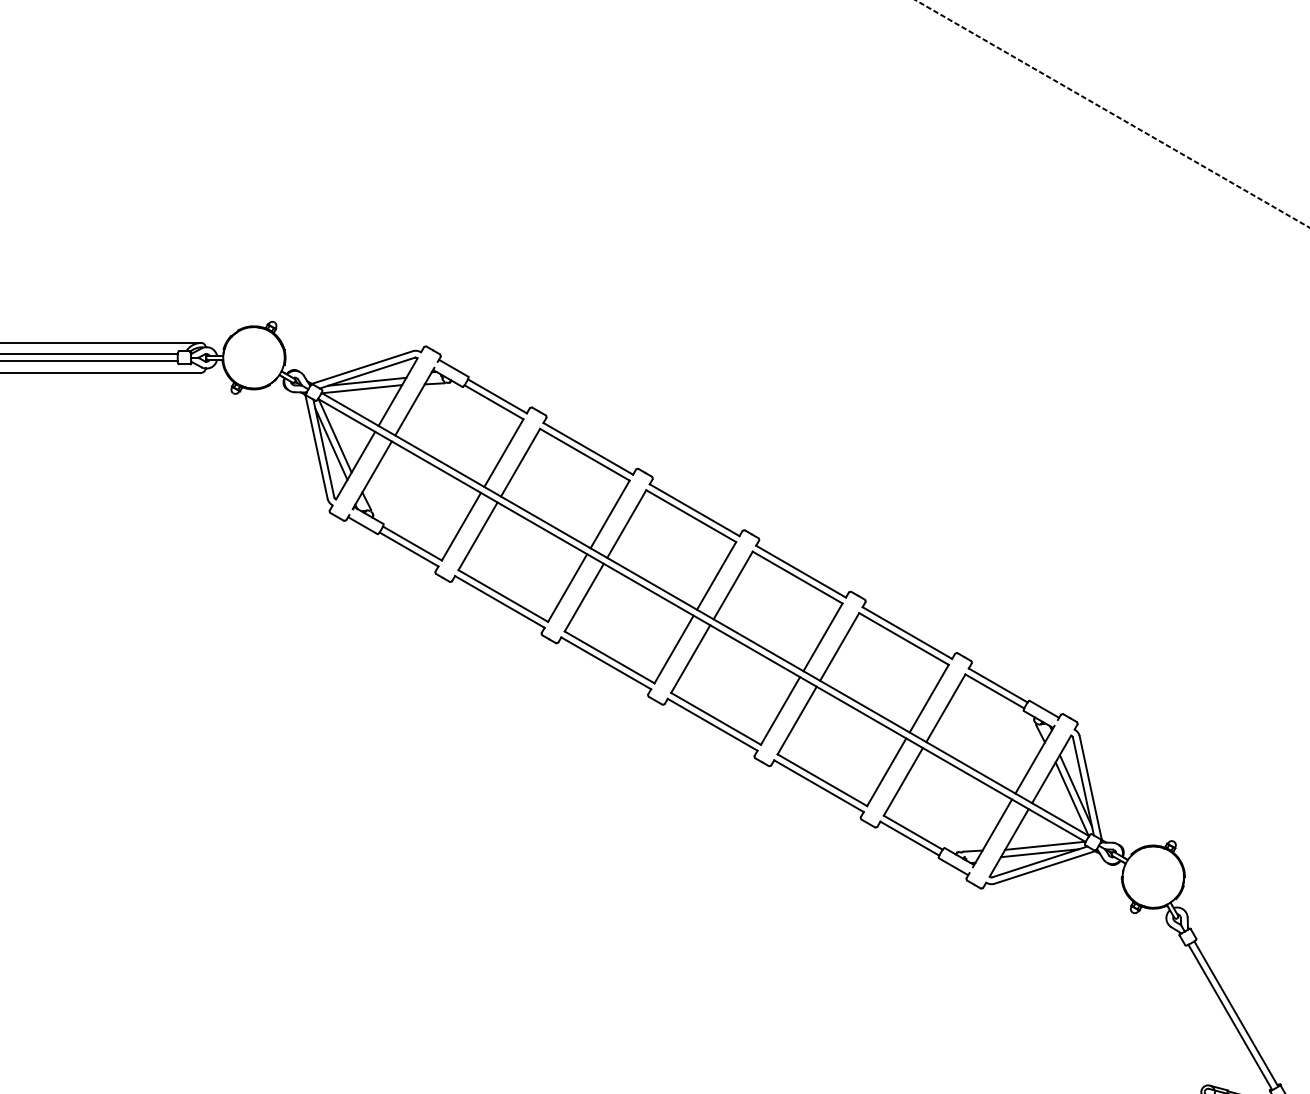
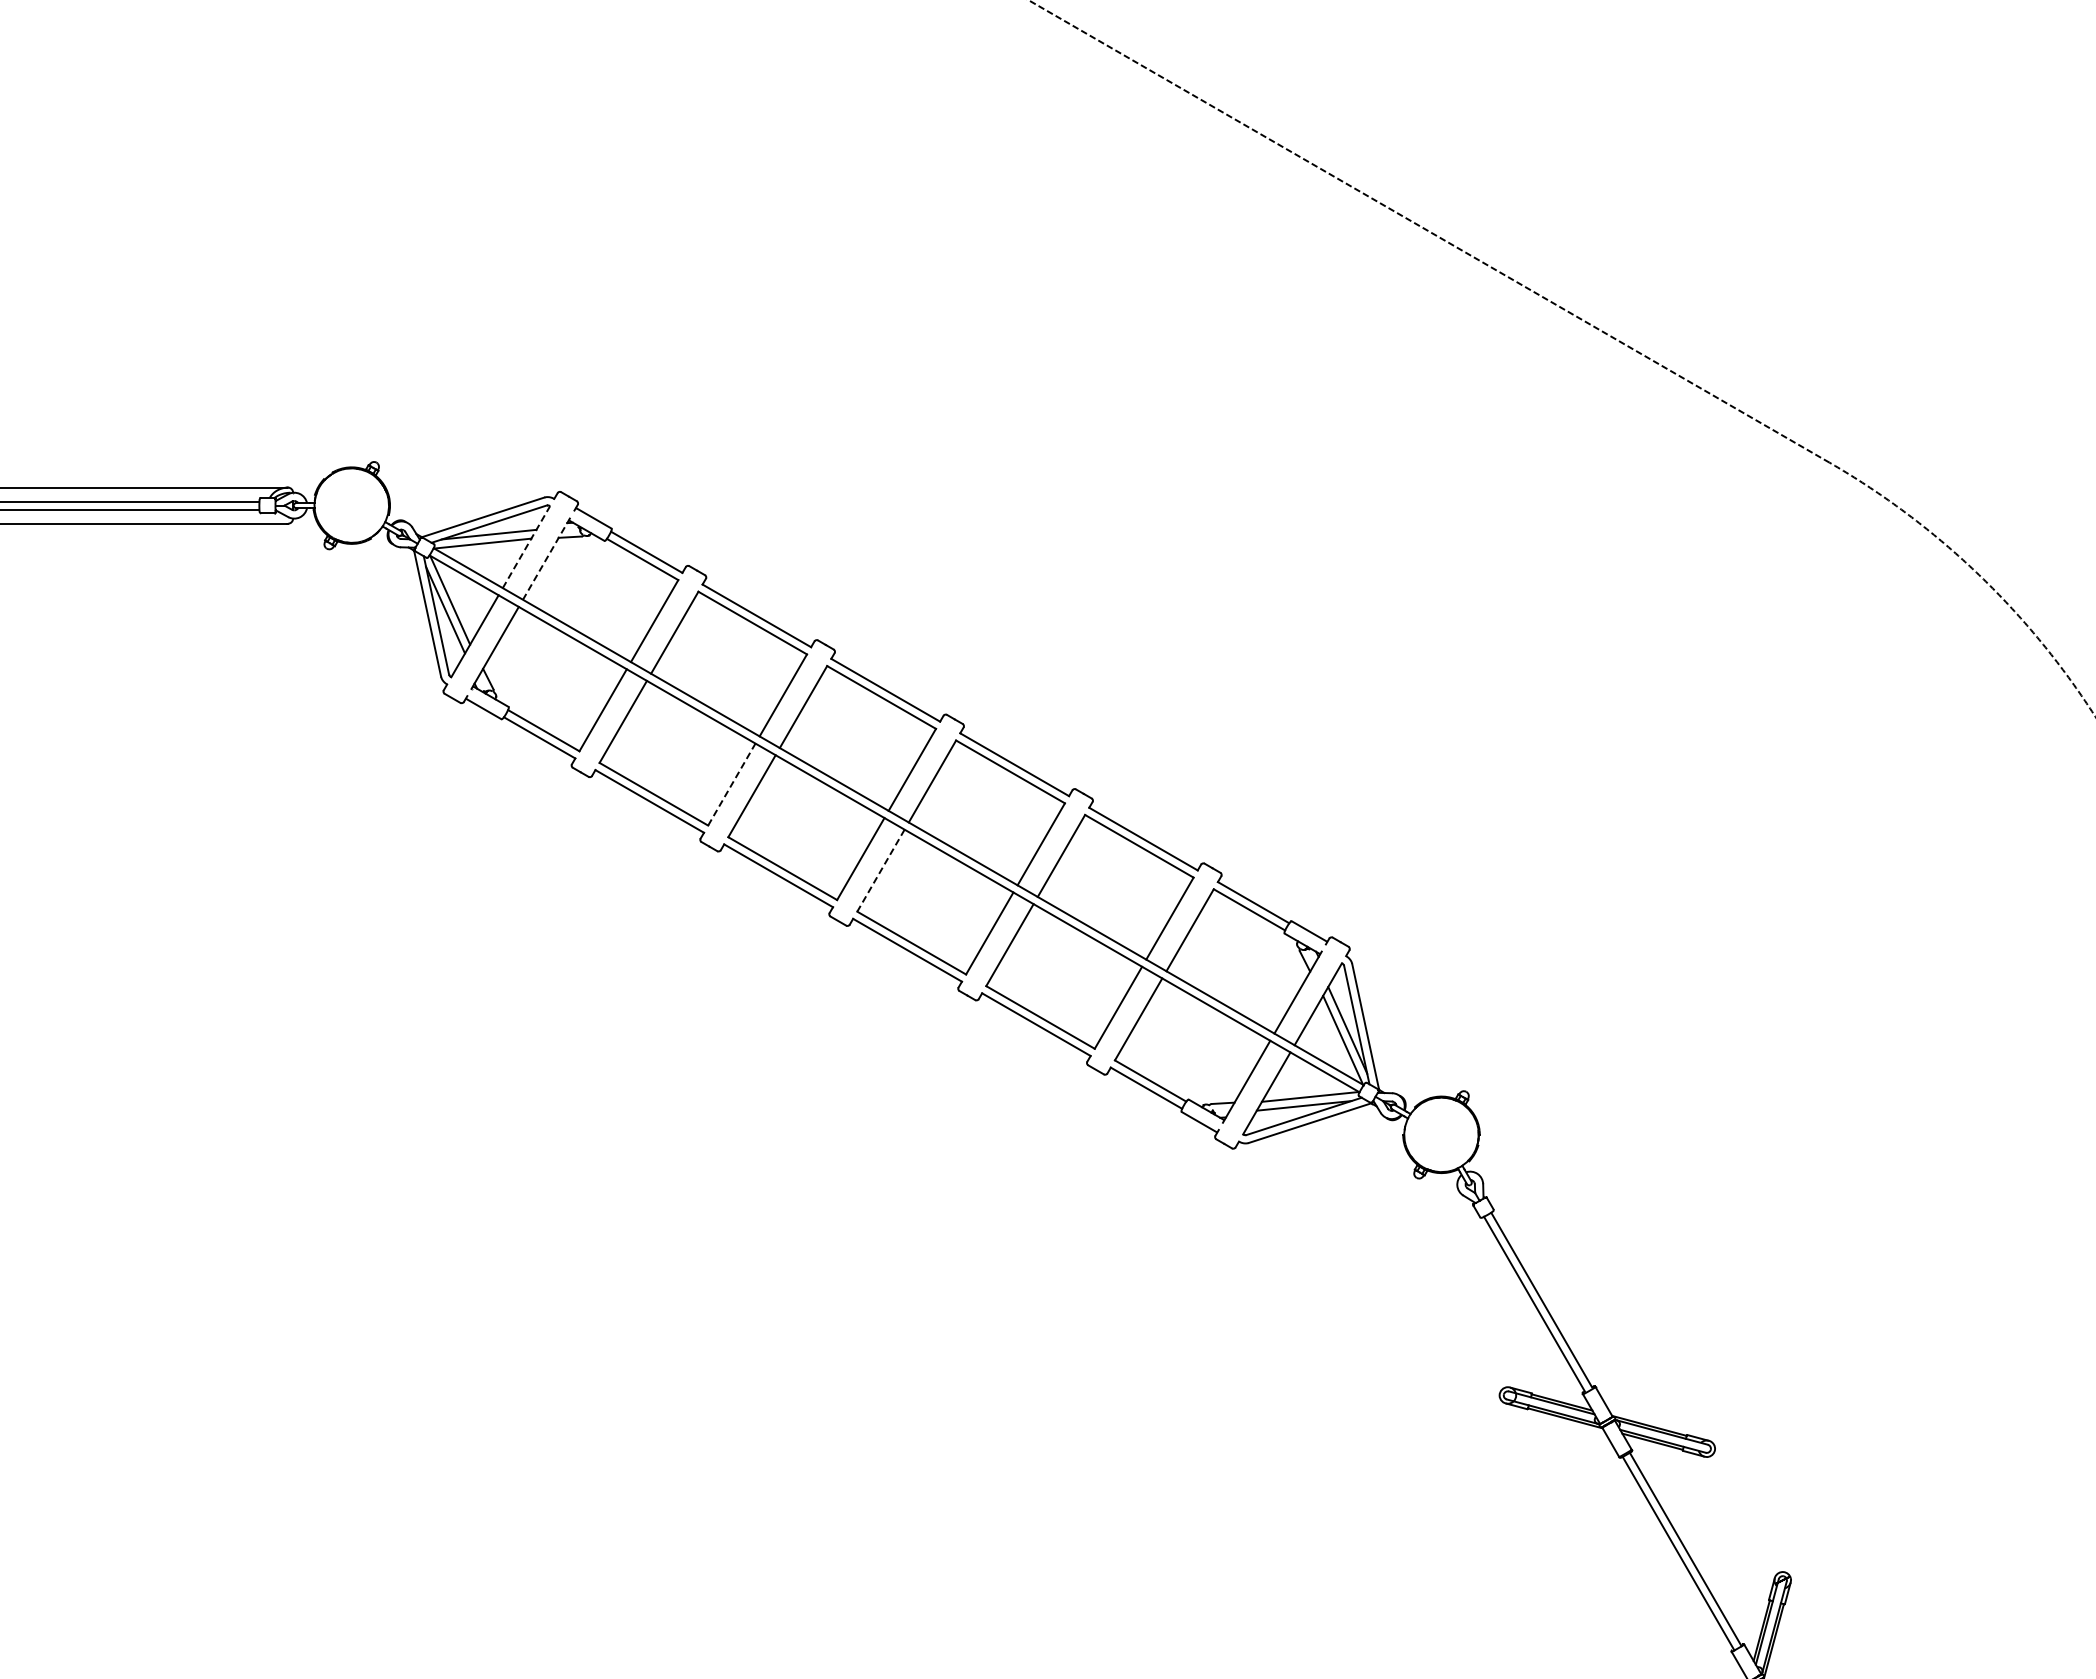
line: (398, 391) -> (526, 546), solid -> dashed
line: (414, 402) -> (546, 559), solid -> dashed
line: (568, 587) -> (732, 784), solid -> dashed
line: (690, 659) -> (880, 871), solid -> dashed

